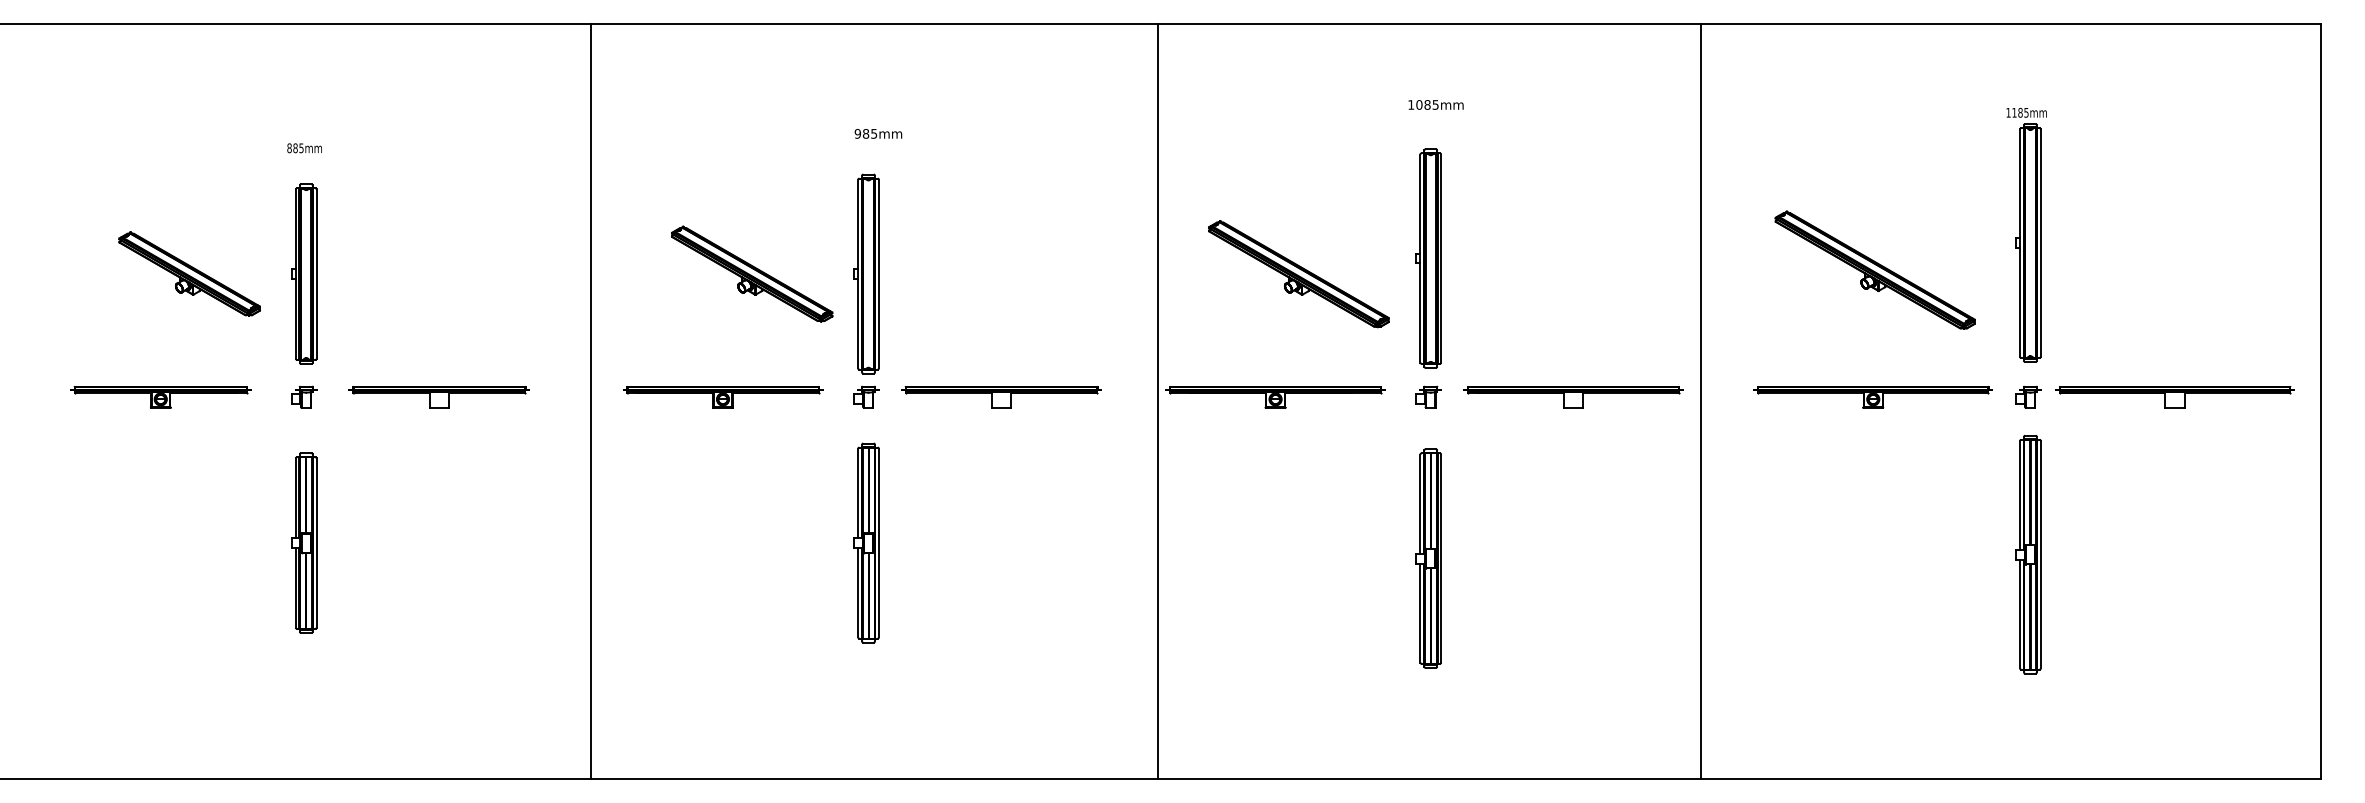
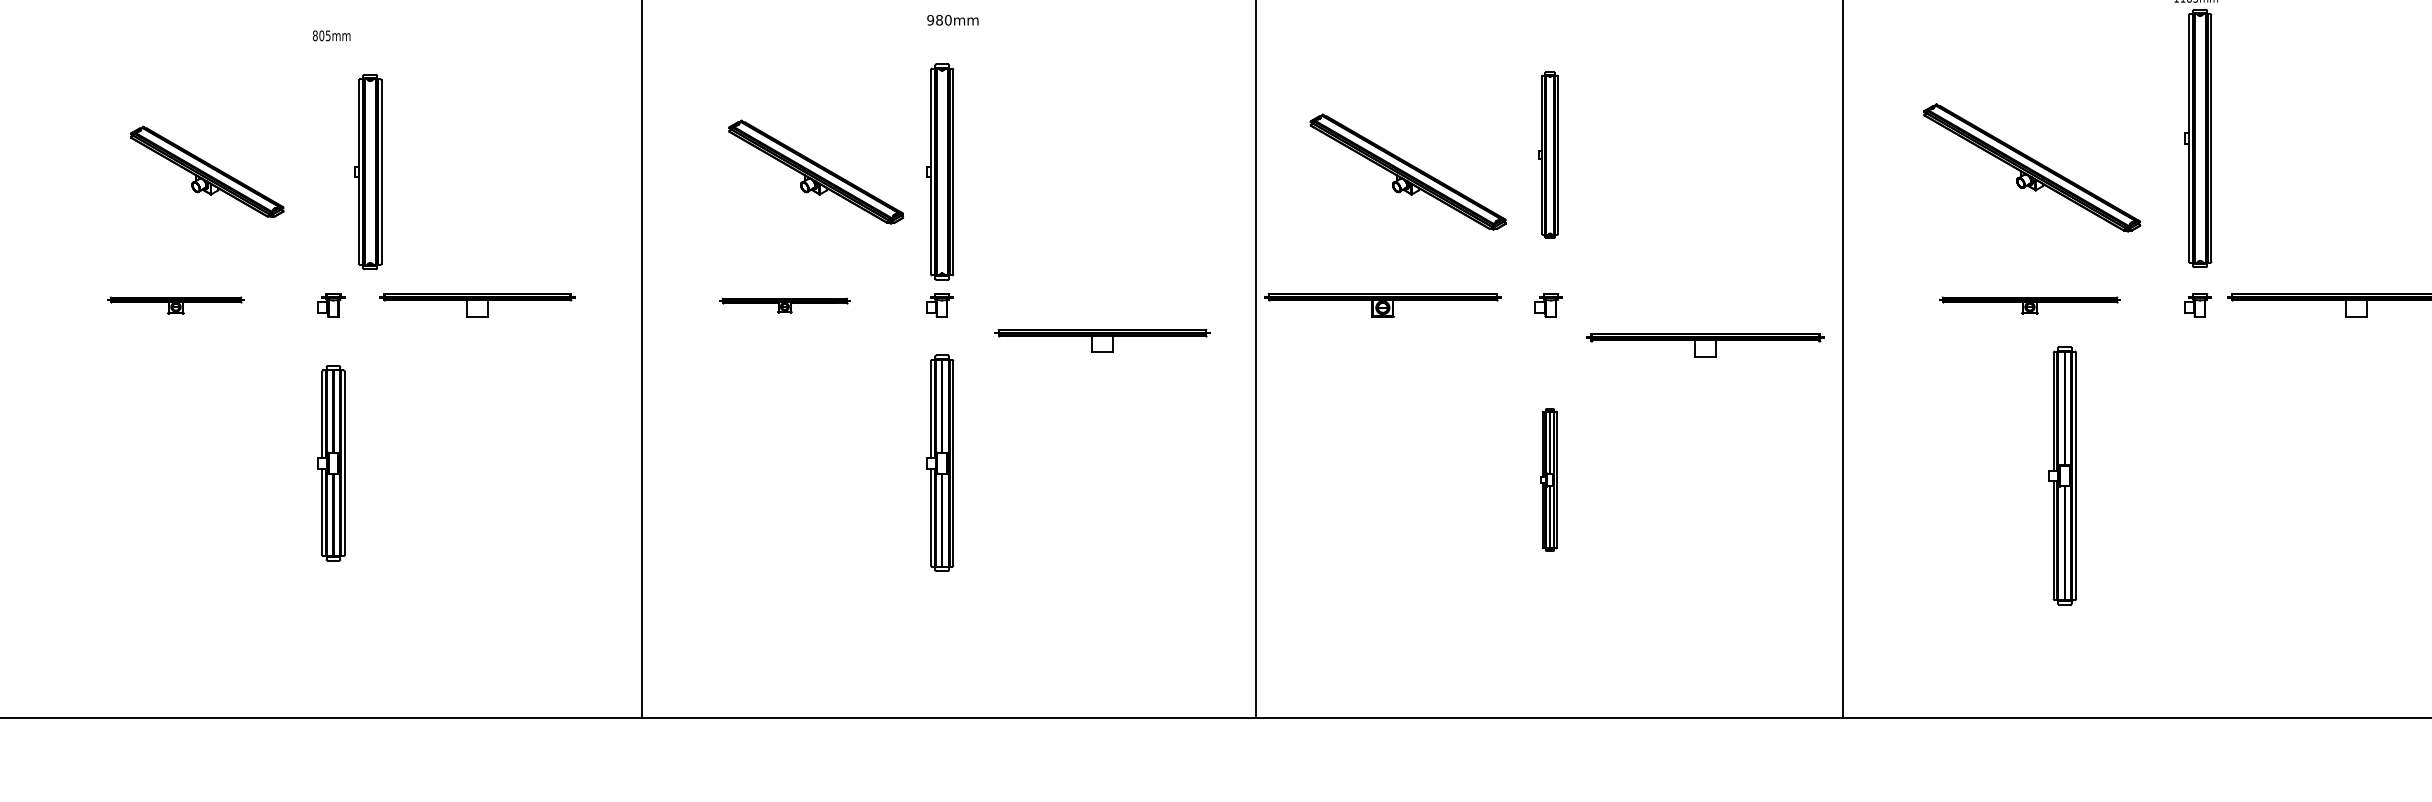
text: (874, 133) -> (948, 19), 985mm -> 980mm
text: (295, 147) -> (321, 34), 885mm -> 805mm
part: (1428, 258) -> (1548, 155), size x0.7
part: (304, 273) -> (368, 171), moved
part: (160, 397) -> (175, 305), size x0.7
part: (723, 397) -> (785, 305), size x0.6
part: (1001, 397) -> (1102, 341), moved
part: (1573, 397) -> (1705, 345), moved
part: (1872, 397) -> (2029, 305), size x0.7
part: (2028, 554) -> (2062, 475), moved
part: (1428, 558) -> (1548, 479), size x0.6

